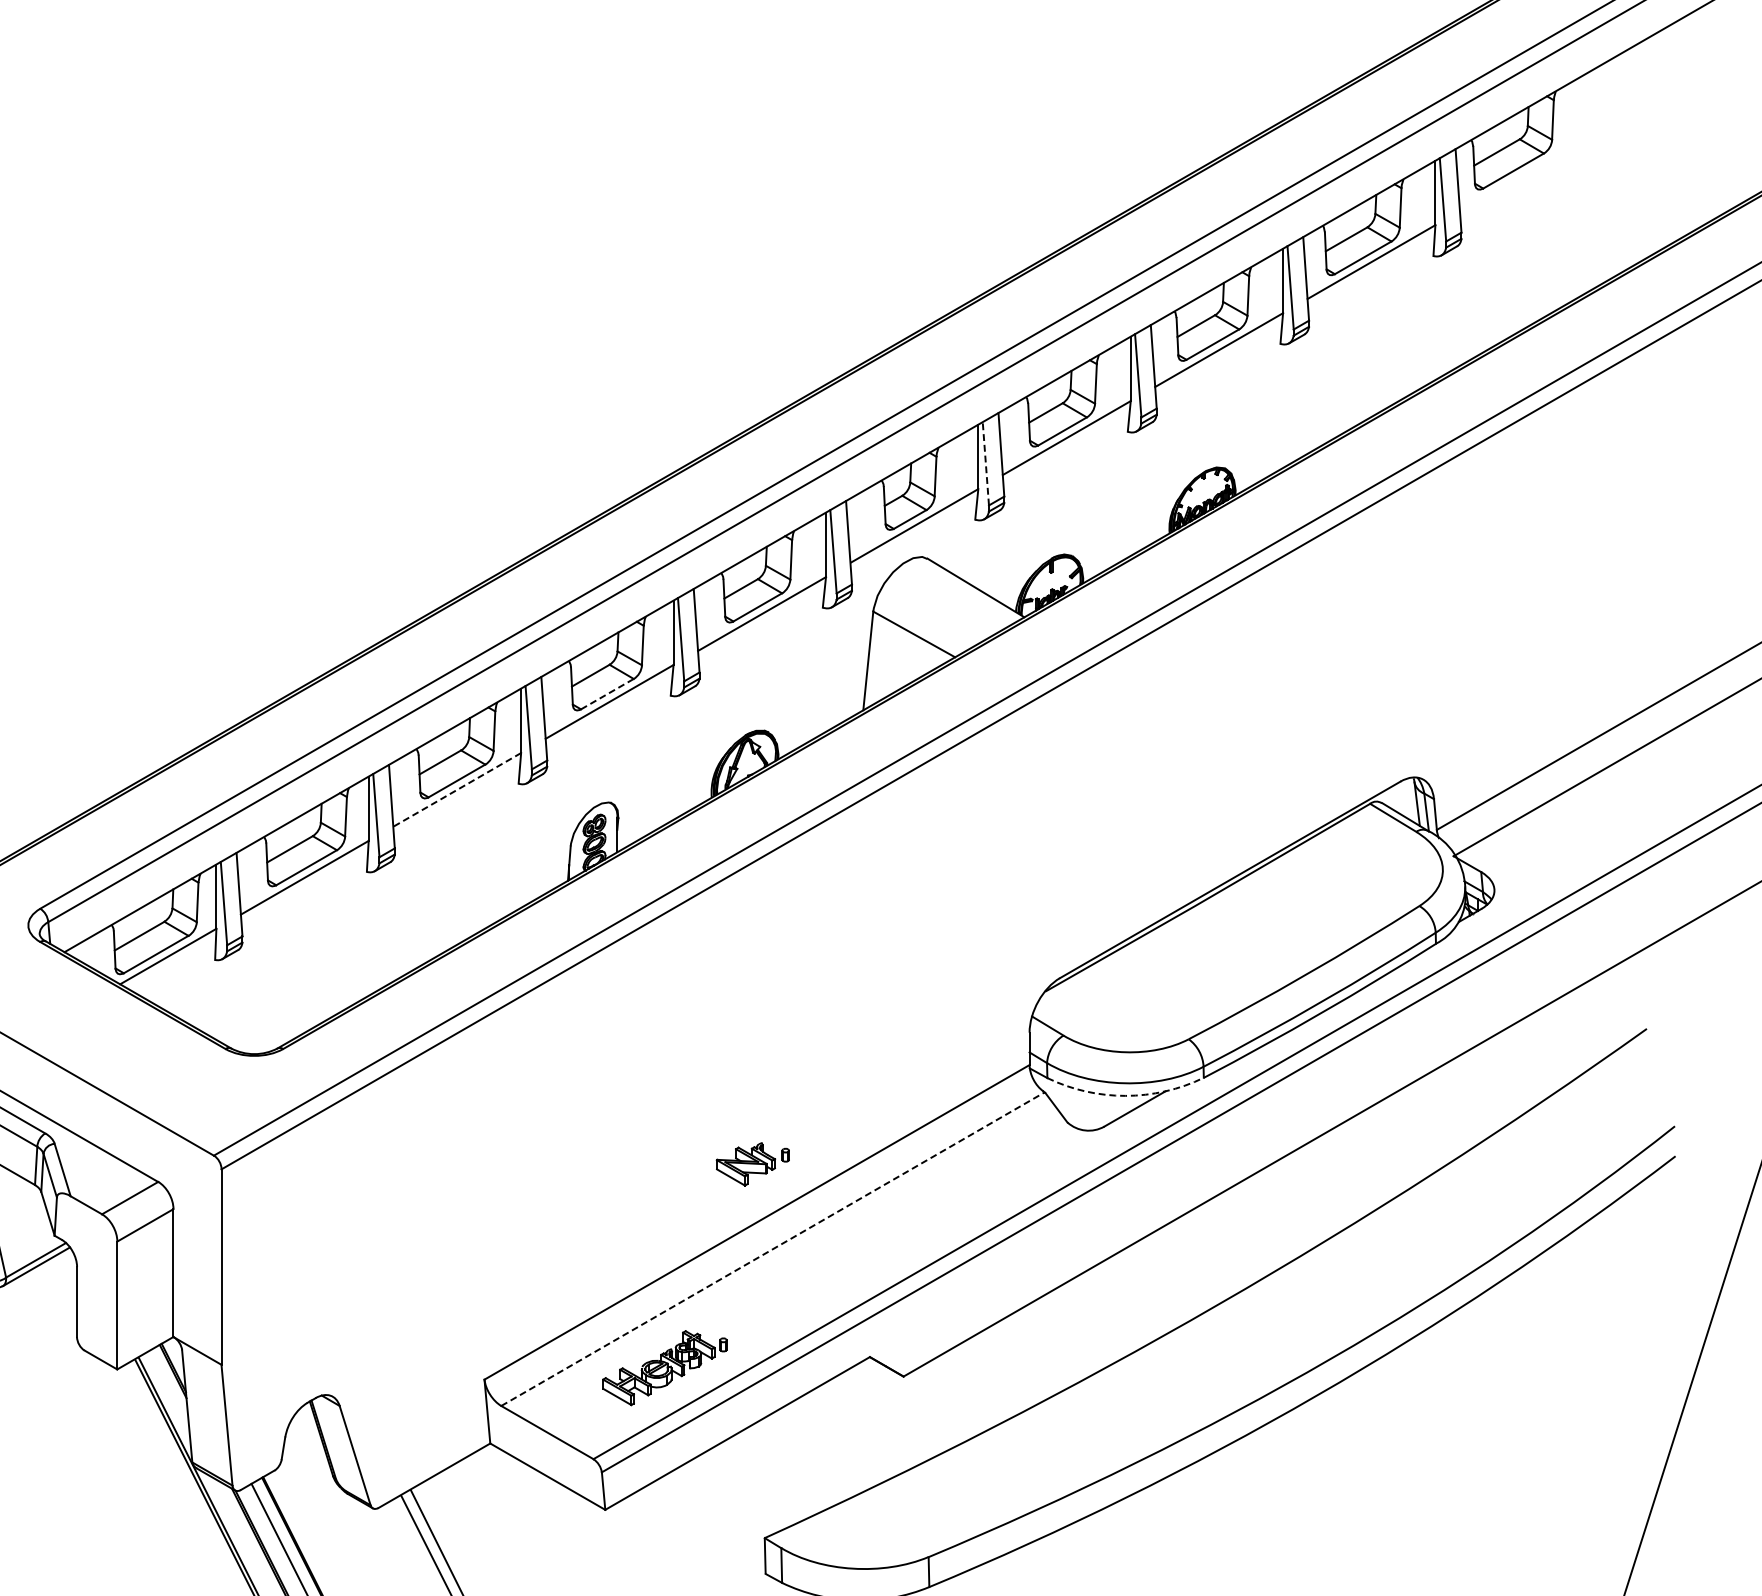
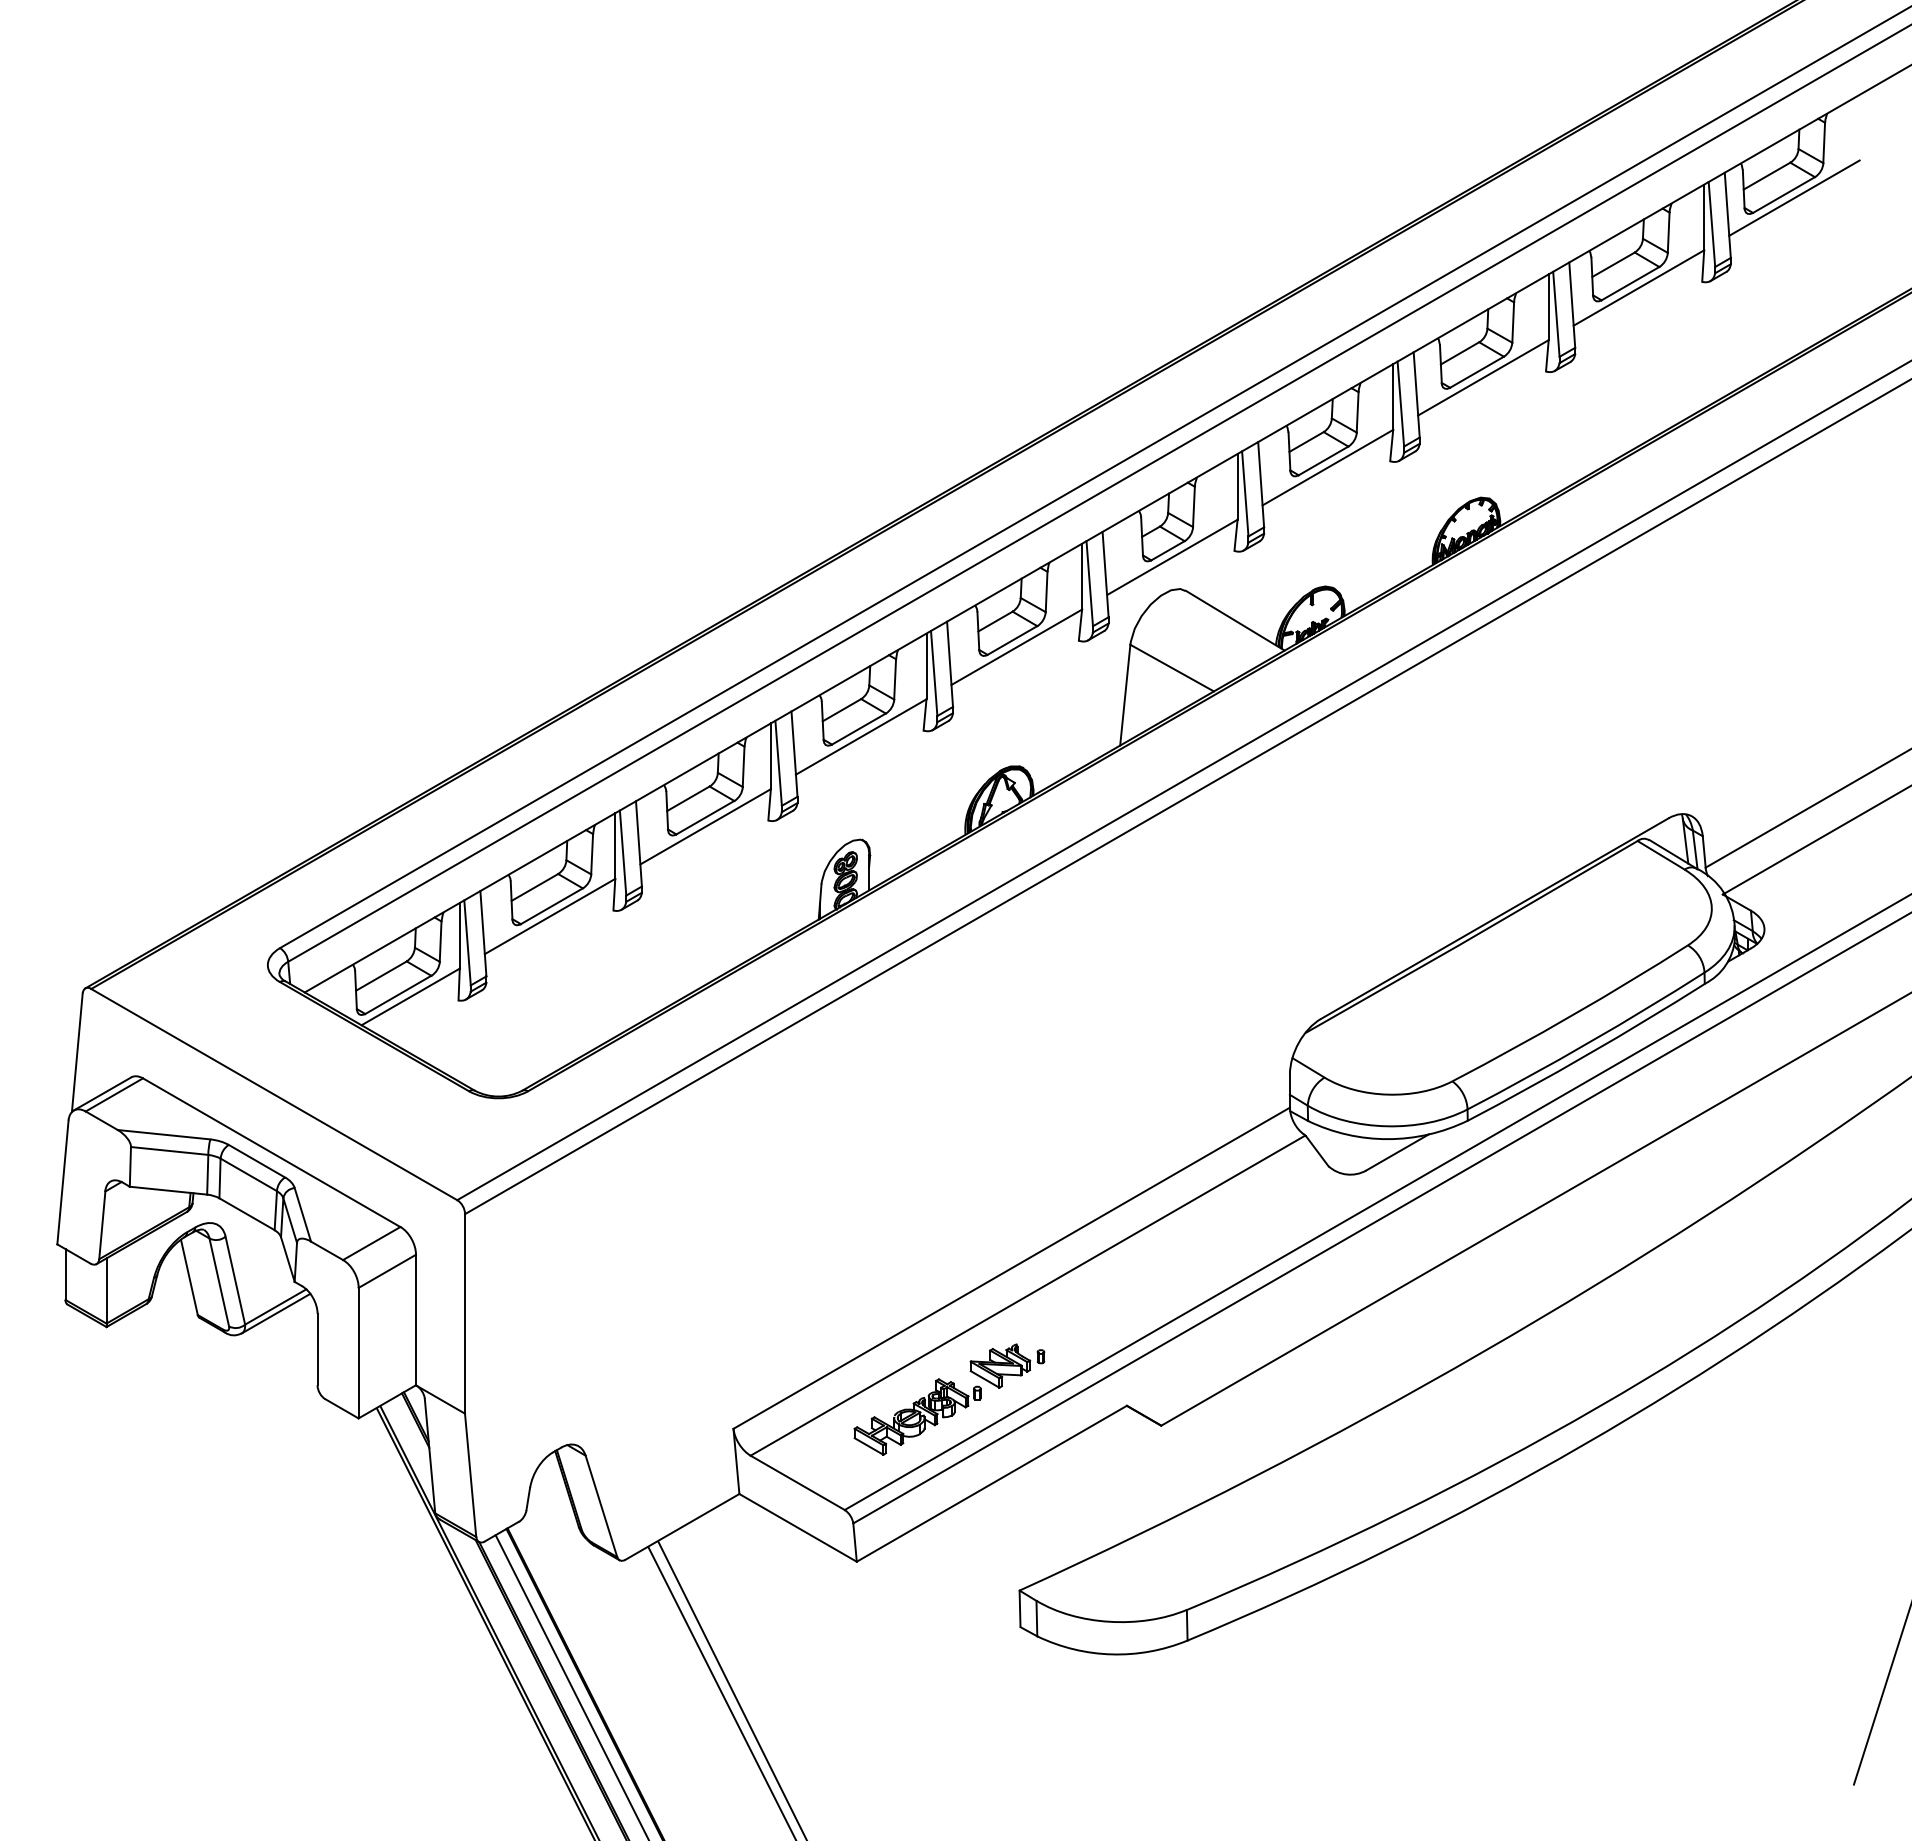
line: (1523, 173) -> (1794, 197), added
line: (986, 463) -> (1245, 493), dashed -> solid
line: (607, 693) -> (859, 728), dashed -> solid
line: (457, 790) -> (705, 827), dashed -> solid
arc: (1125, 1096) -> (1387, 1139), dashed -> solid
part: (752, 1163) -> (1007, 1365), moved
line: (773, 1249) -> (1028, 1295), dashed -> solid

